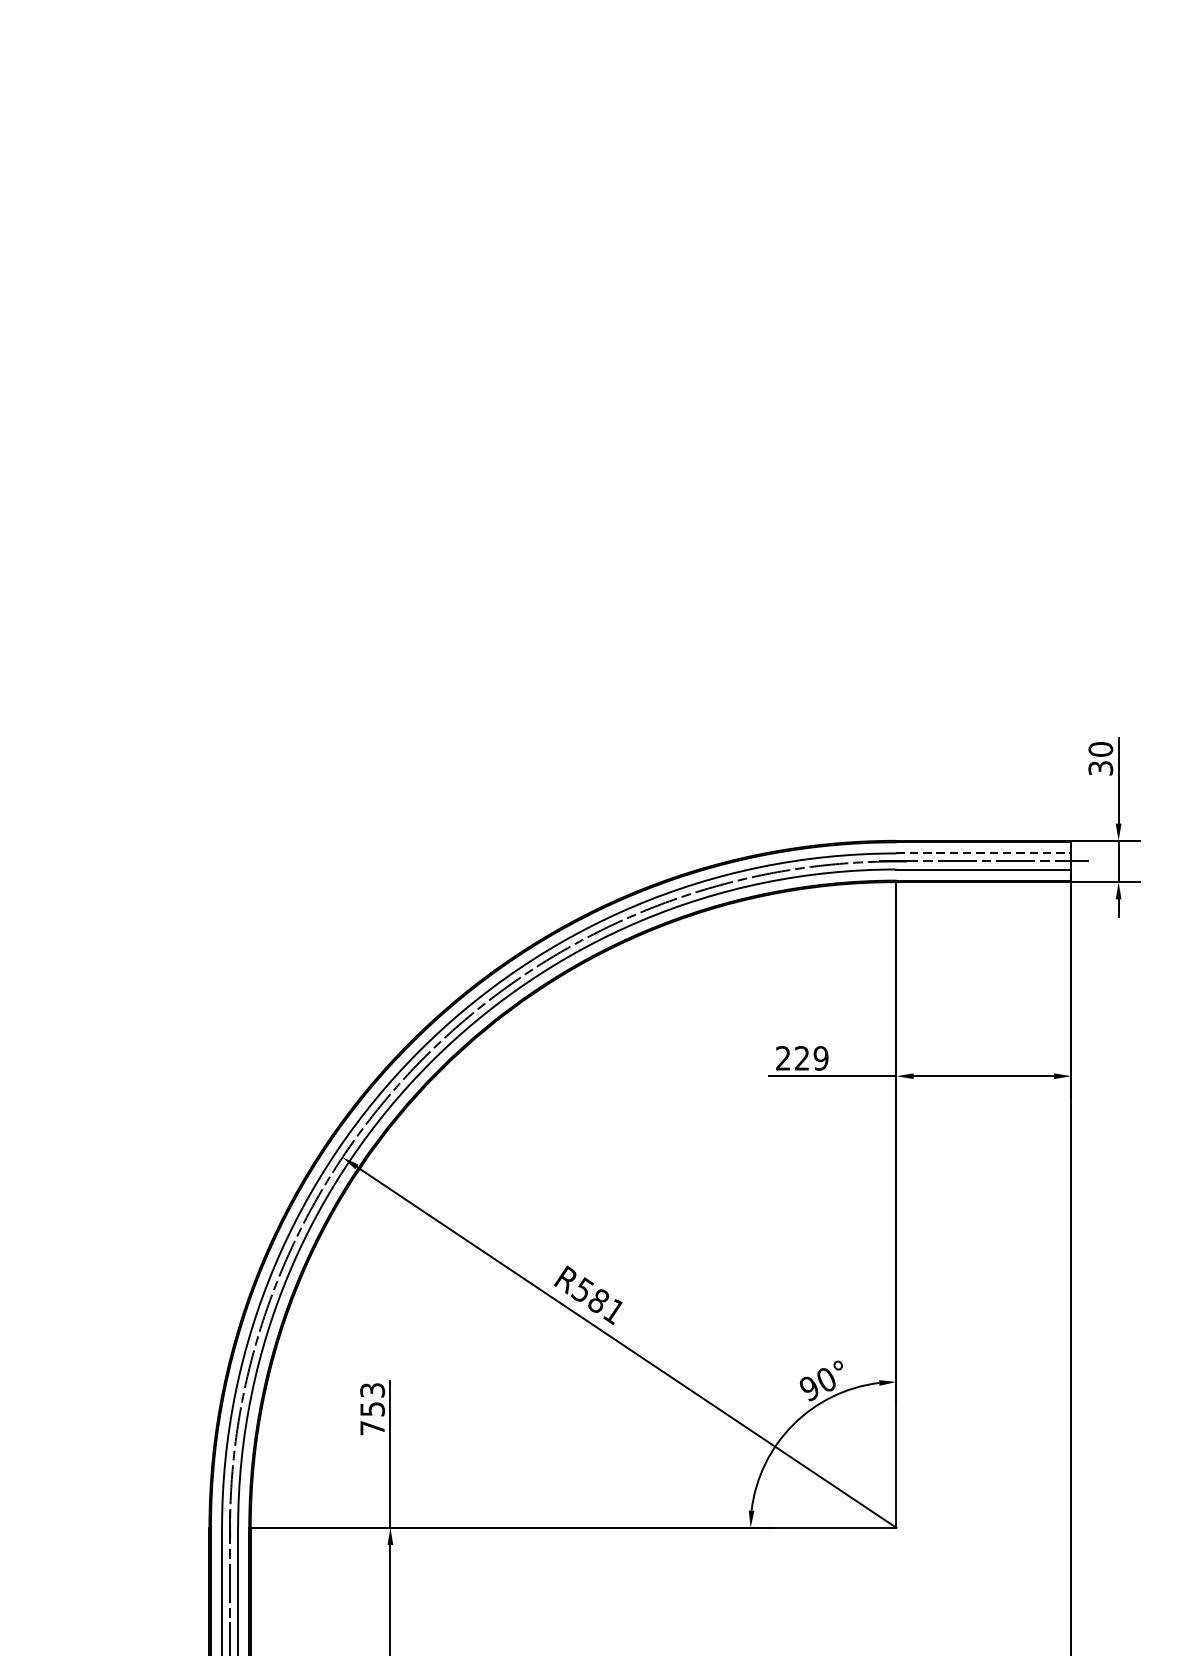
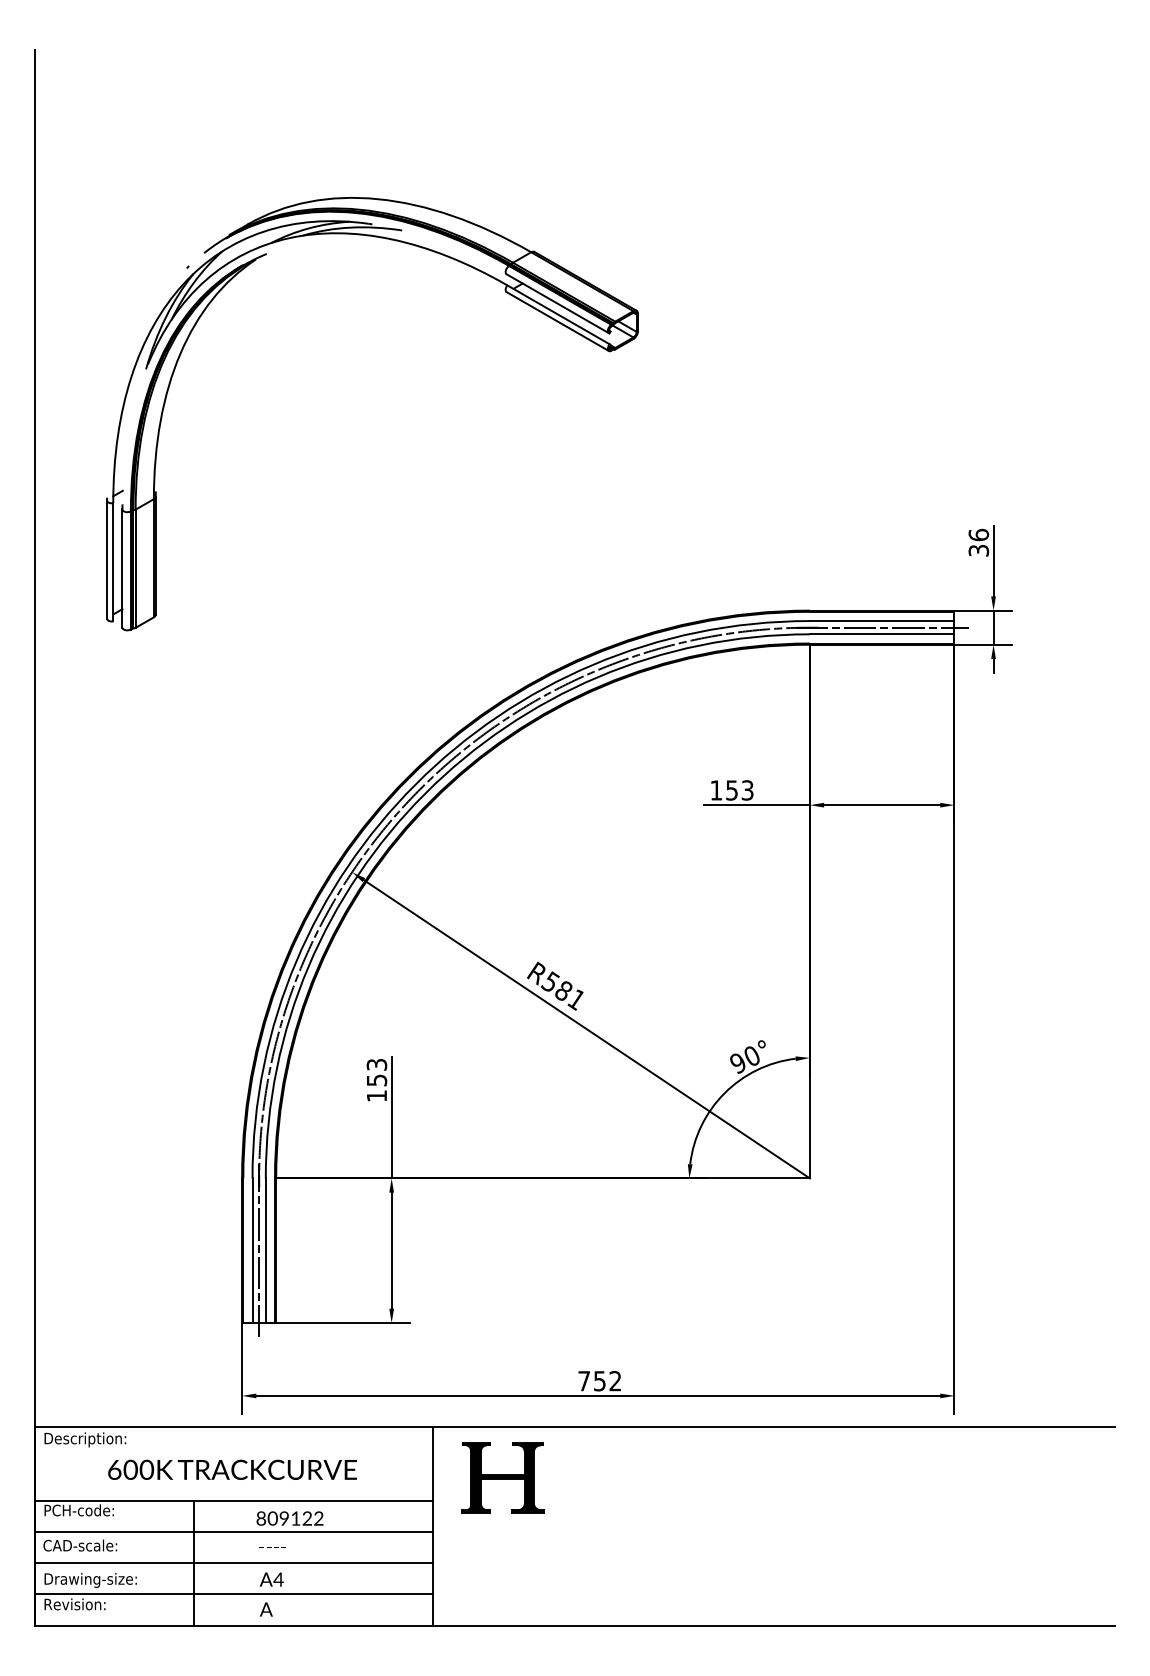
part: (426, 402) -> (421, 248), added
text: (1100, 748) -> (978, 534), 30 -> 36
line: (984, 853) -> (882, 621), dashed -> solid
text: (801, 1058) -> (731, 790), 229 -> 153
text: (372, 1427) -> (376, 1095), 753 -> 153

